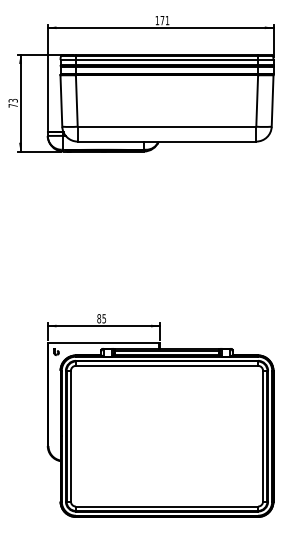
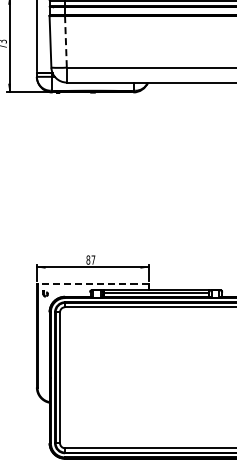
line: (76, 101) -> (65, 42), solid -> dashed
text: (104, 318) -> (93, 259), 85 -> 87
line: (103, 342) -> (92, 283), solid -> dashed

